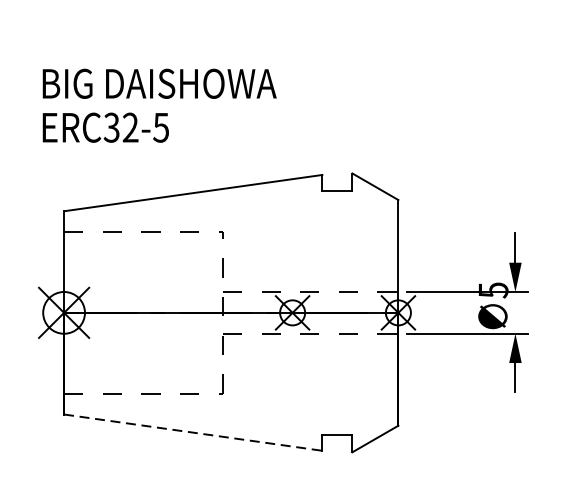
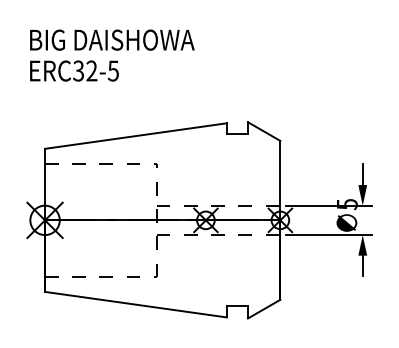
text: (159, 105) -> (112, 55), moved
line: (192, 432) -> (135, 304), dashed -> solid

